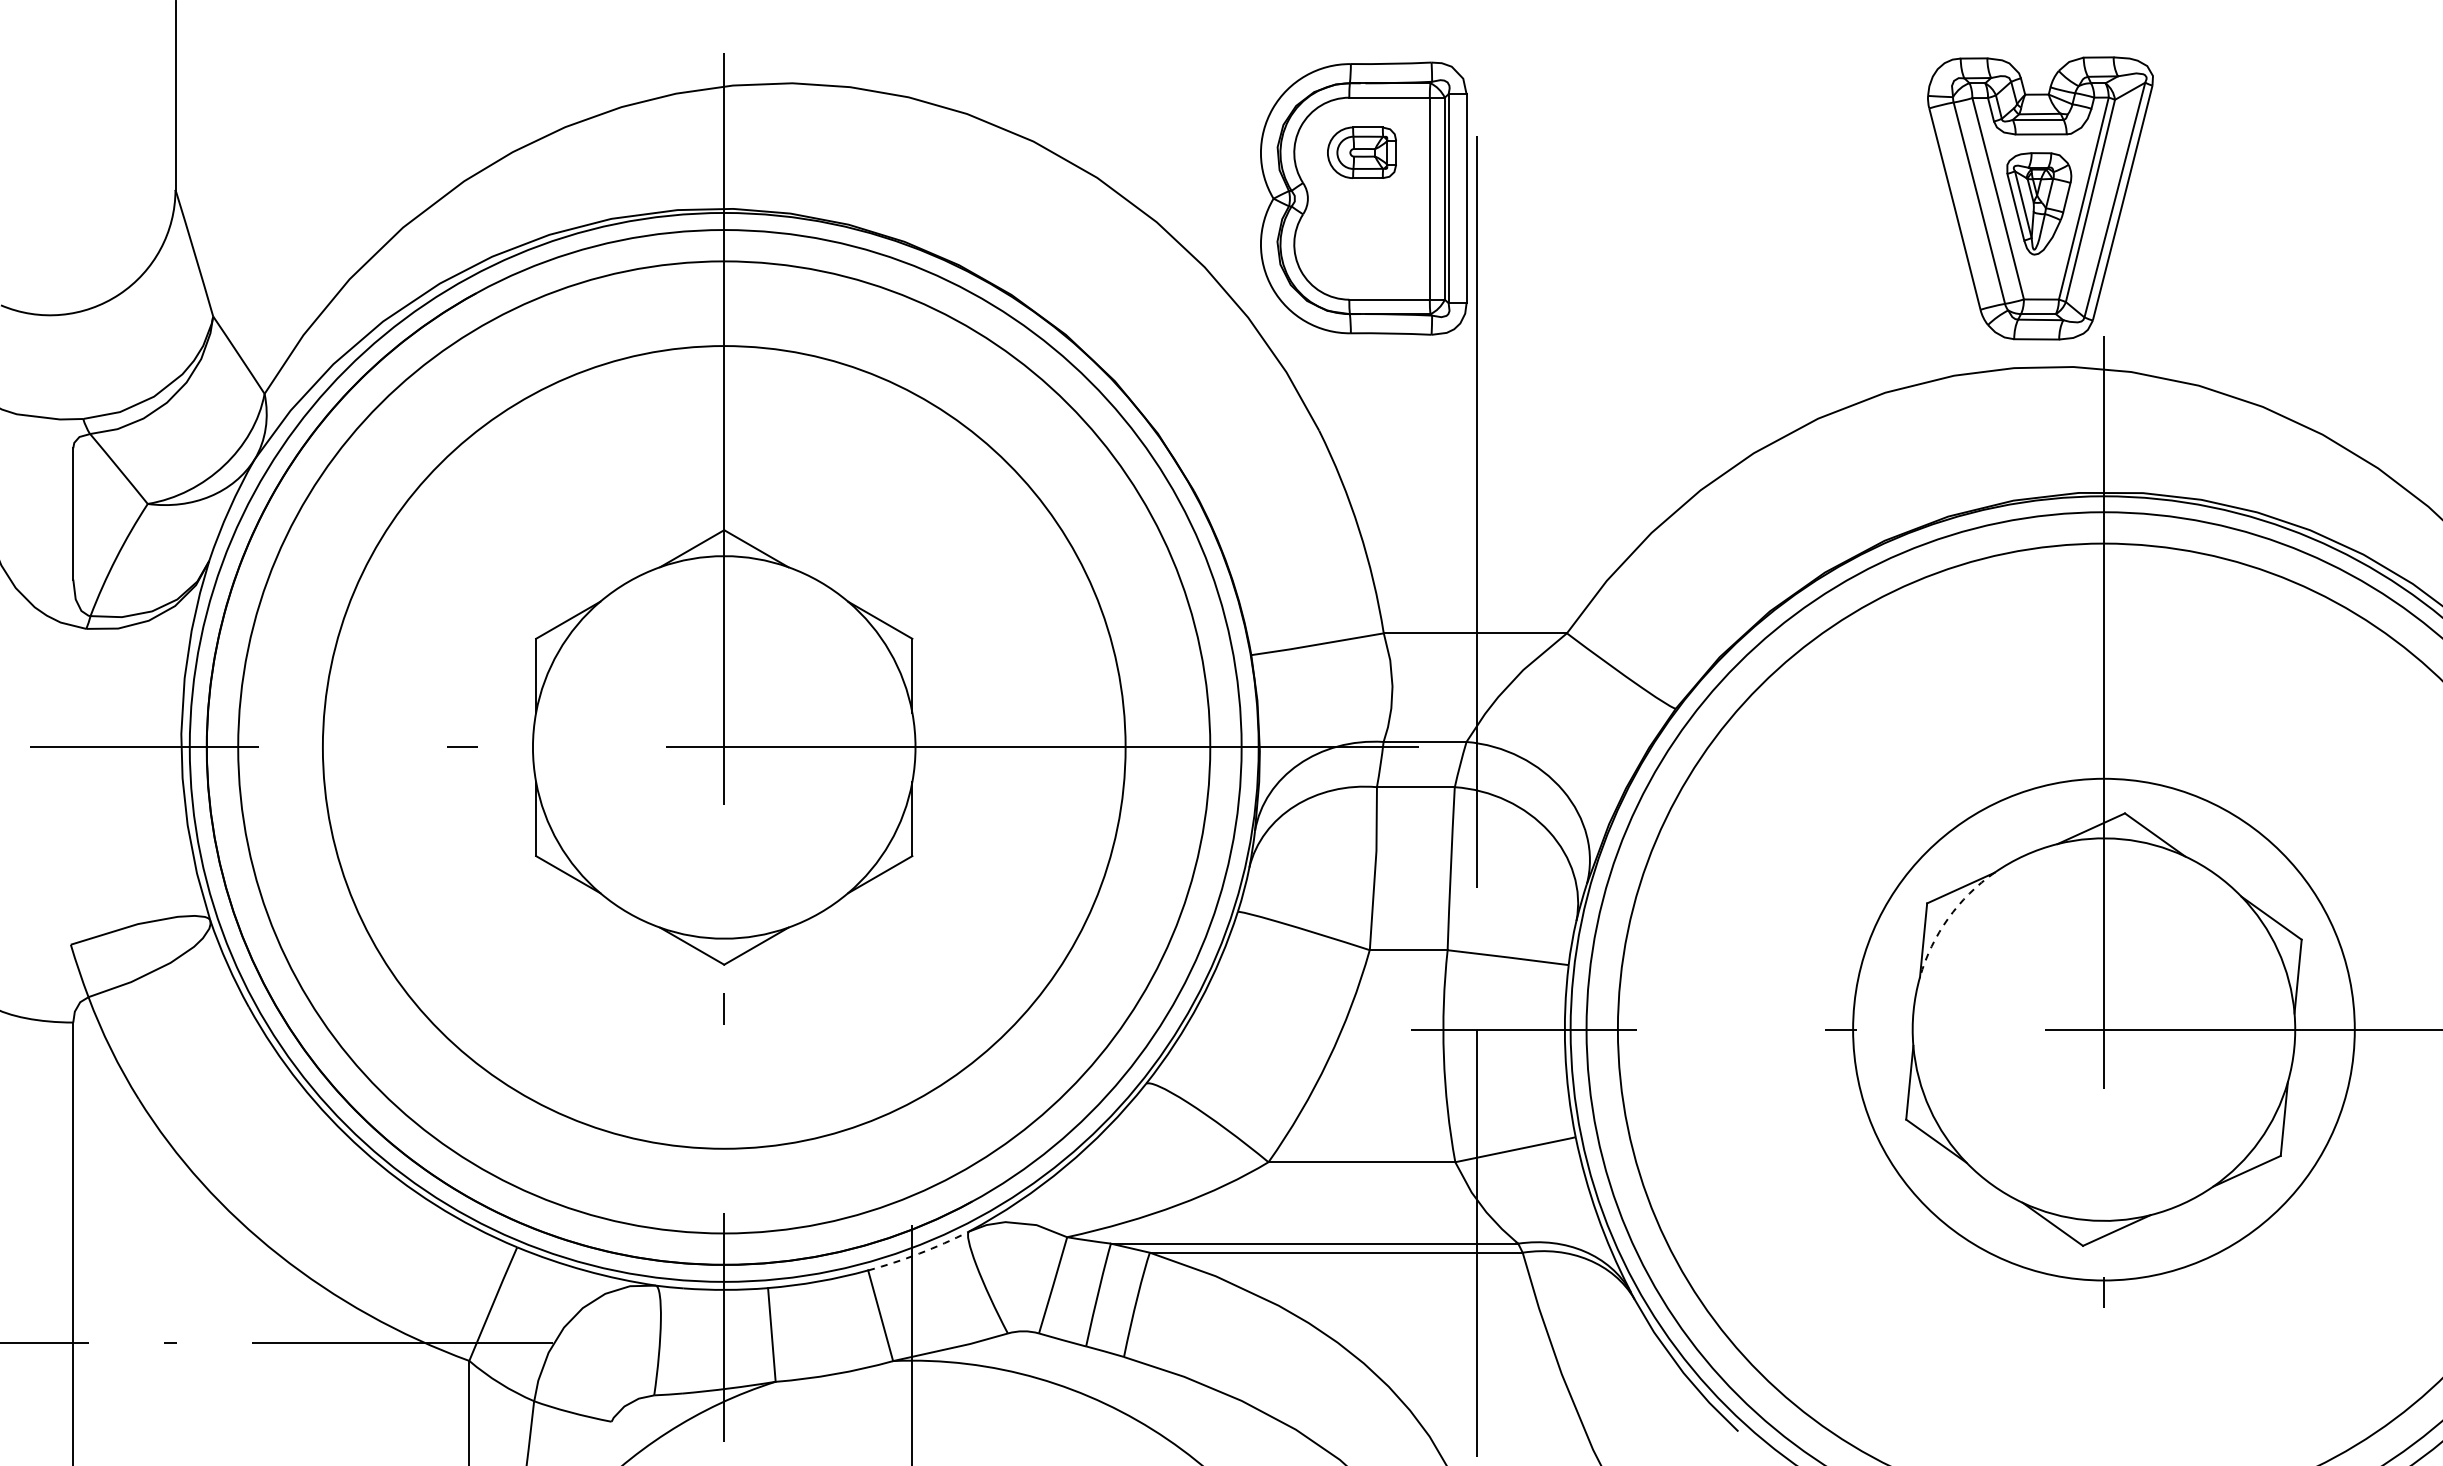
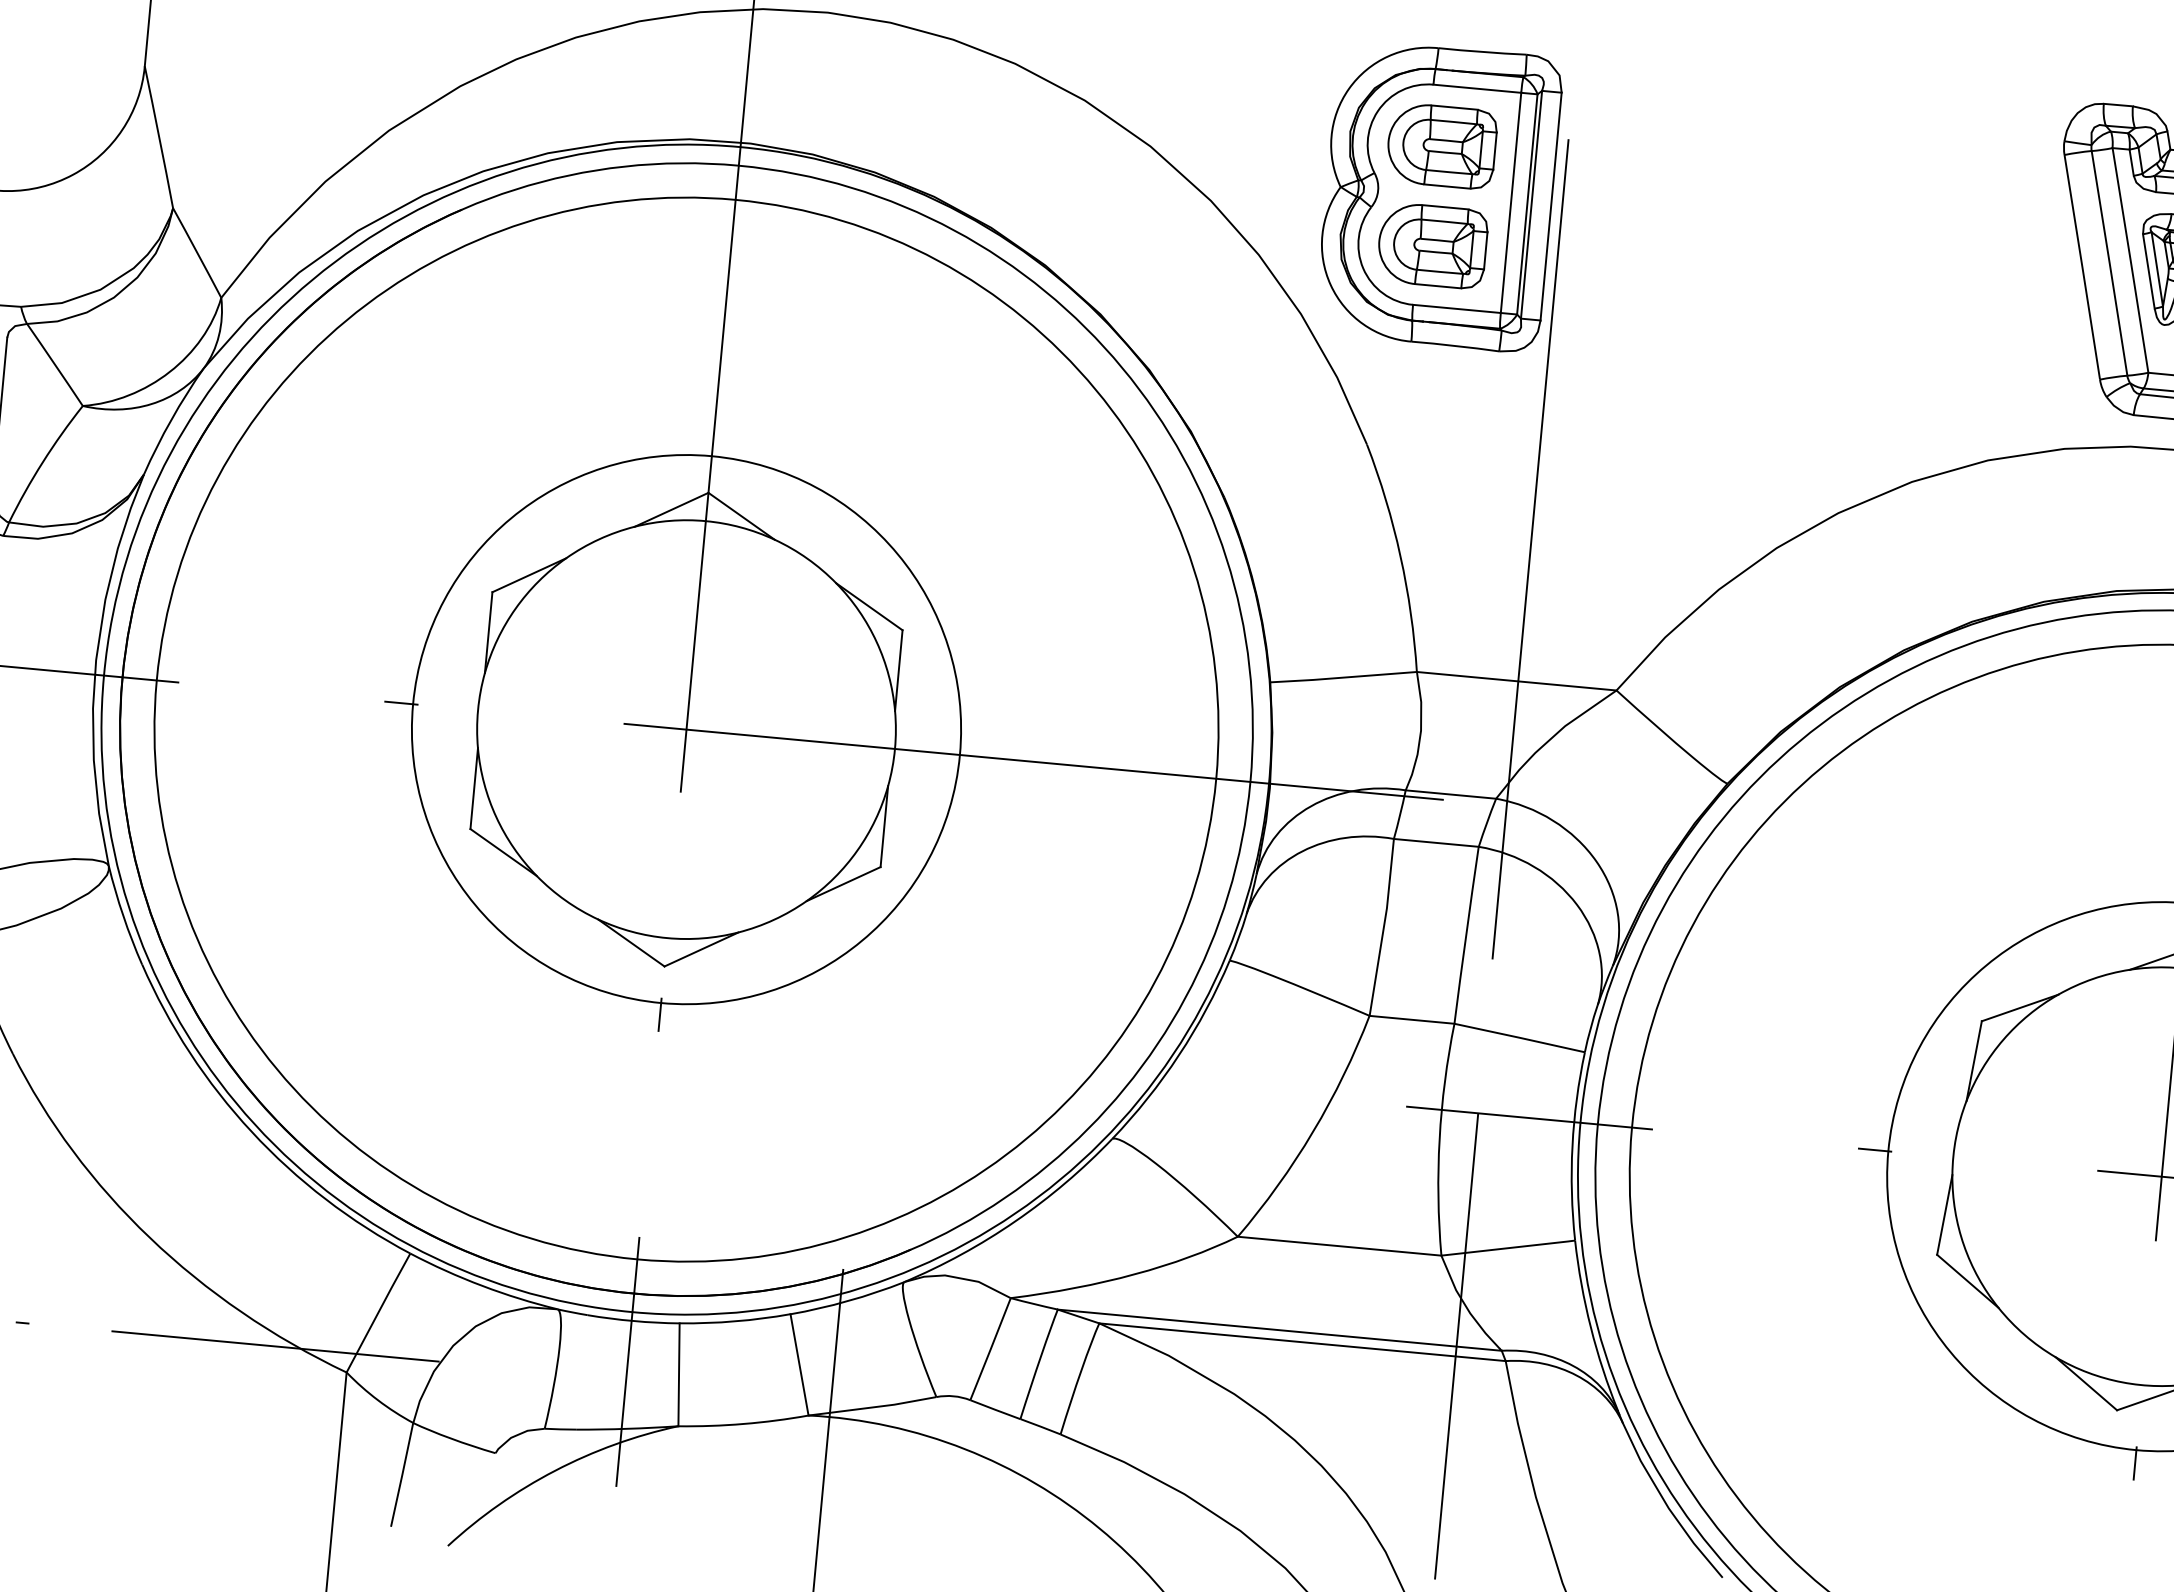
part: (1361, 152) -> (1441, 145), size x1.43
part: (1361, 244) -> (1431, 245), added
circle: (724, 747) -> (686, 729), size x0.62
arc: (1948, 918) -> (2003, 1039), dashed -> solid
arc: (919, 1253) -> (848, 1300), dashed -> solid

